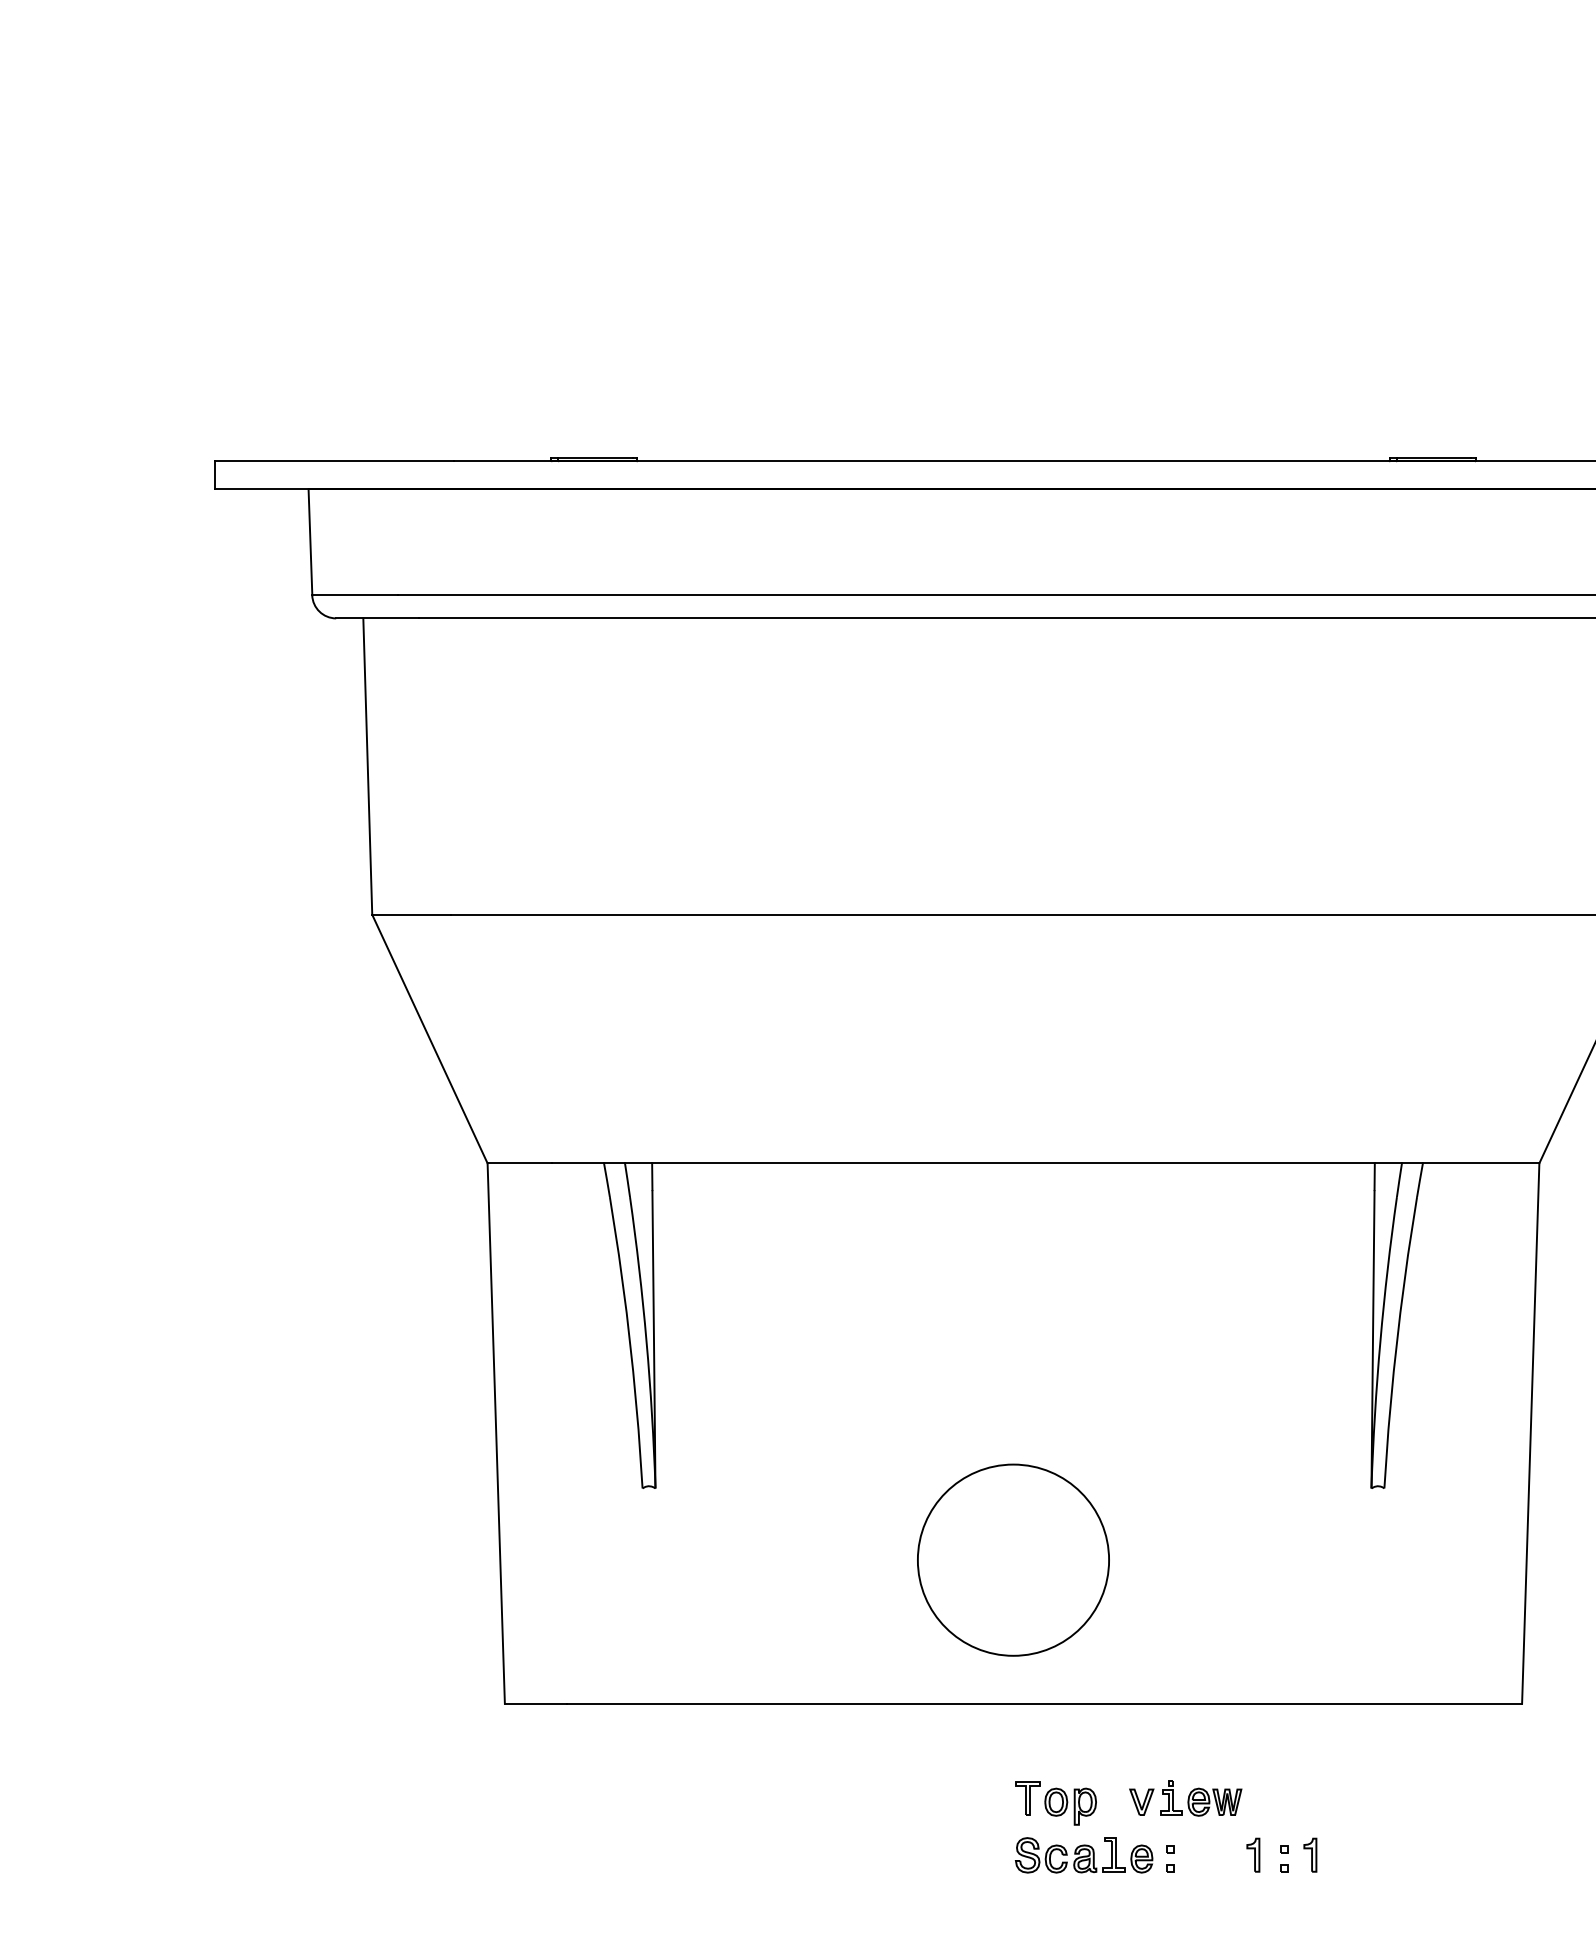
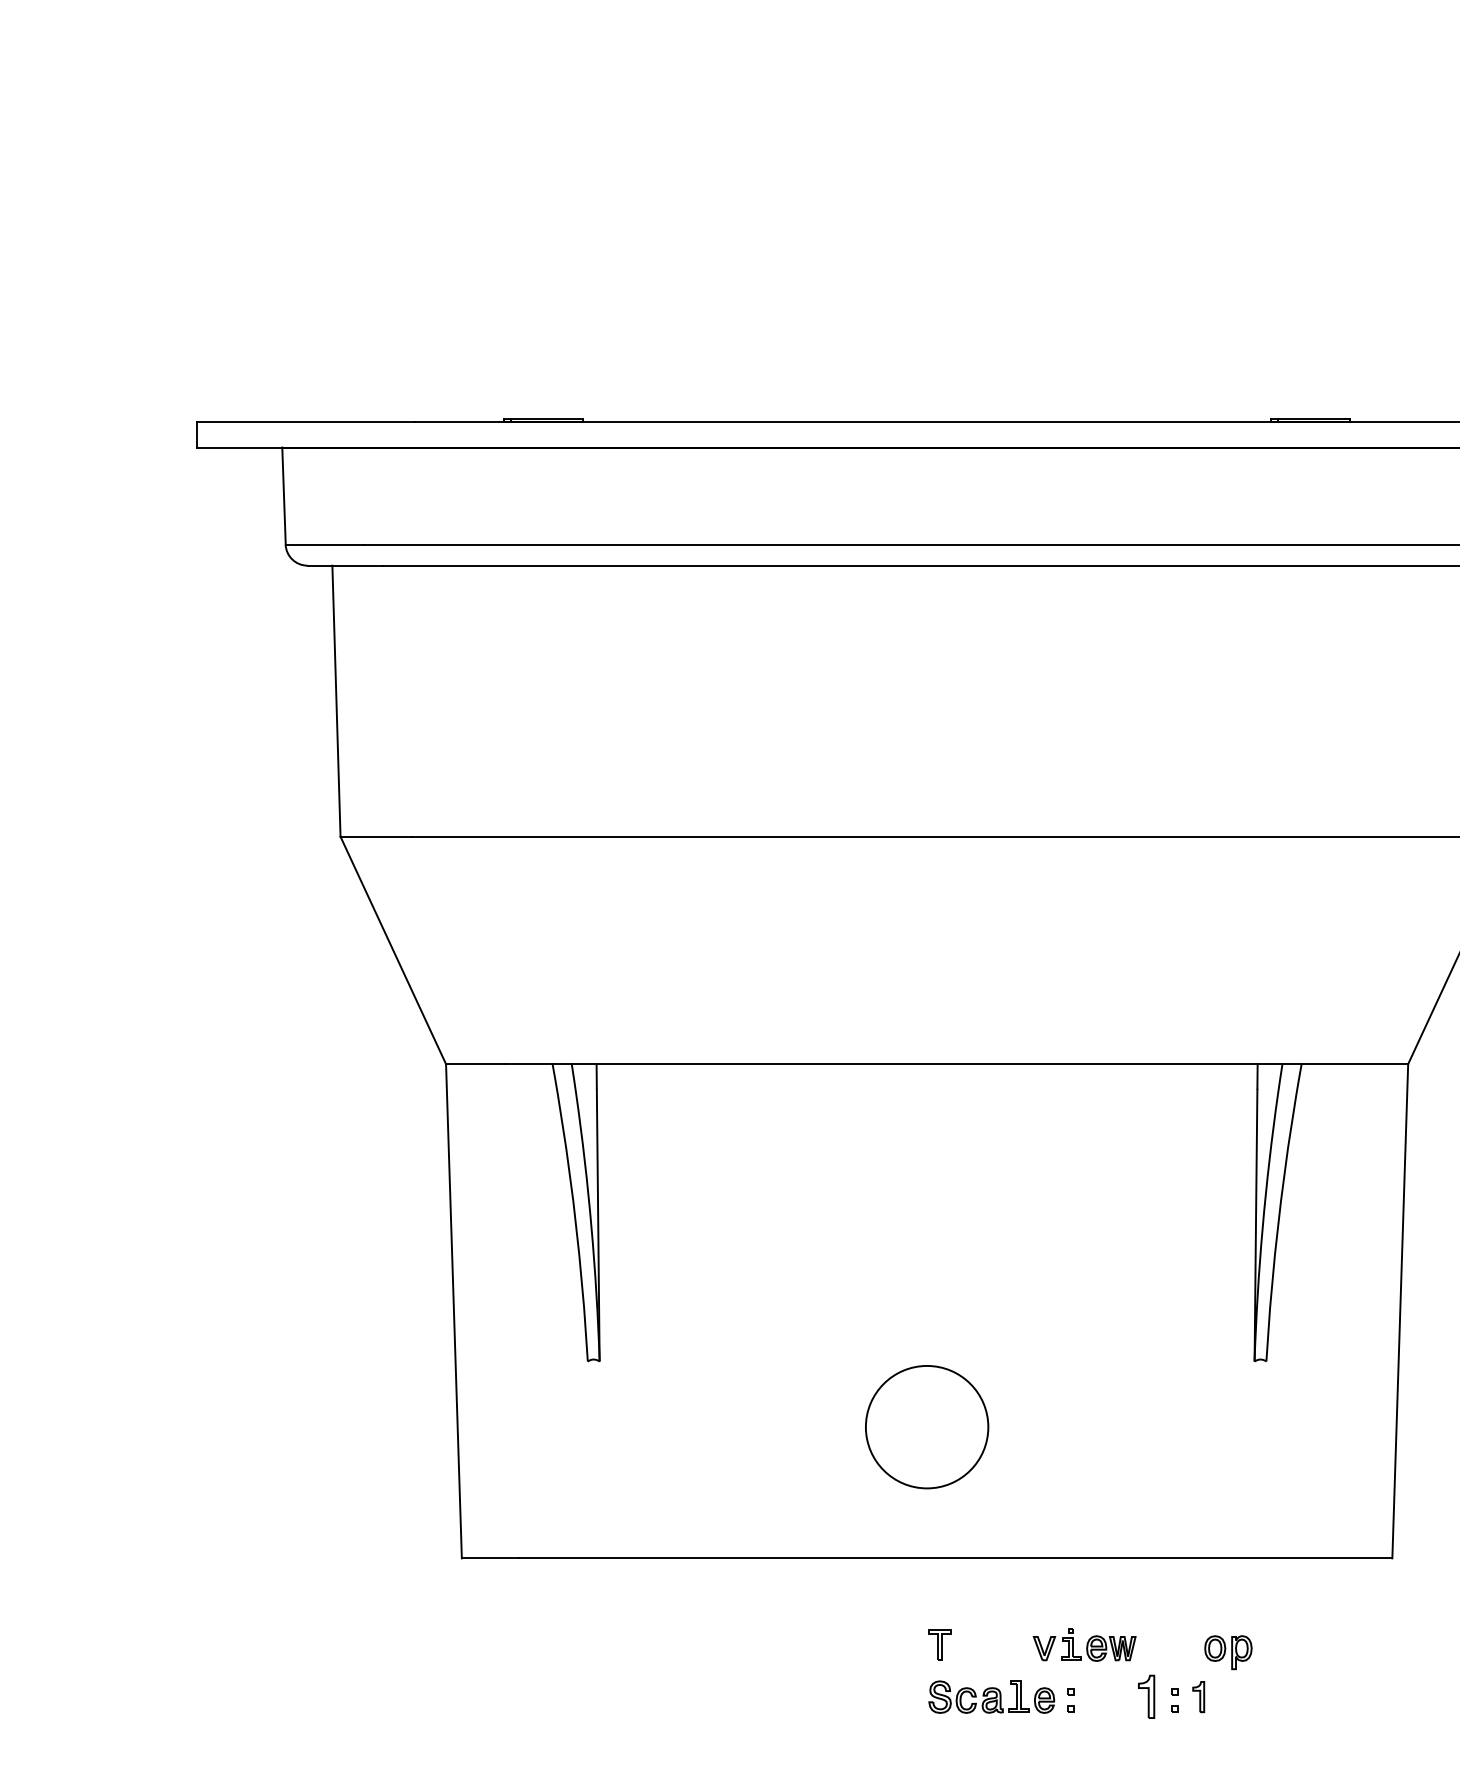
circle: (1012, 1559) -> (926, 1426), size x0.7
part: (1070, 1806) -> (1228, 1652), moved
part: (1253, 1855) -> (1146, 1697), size x1.4

